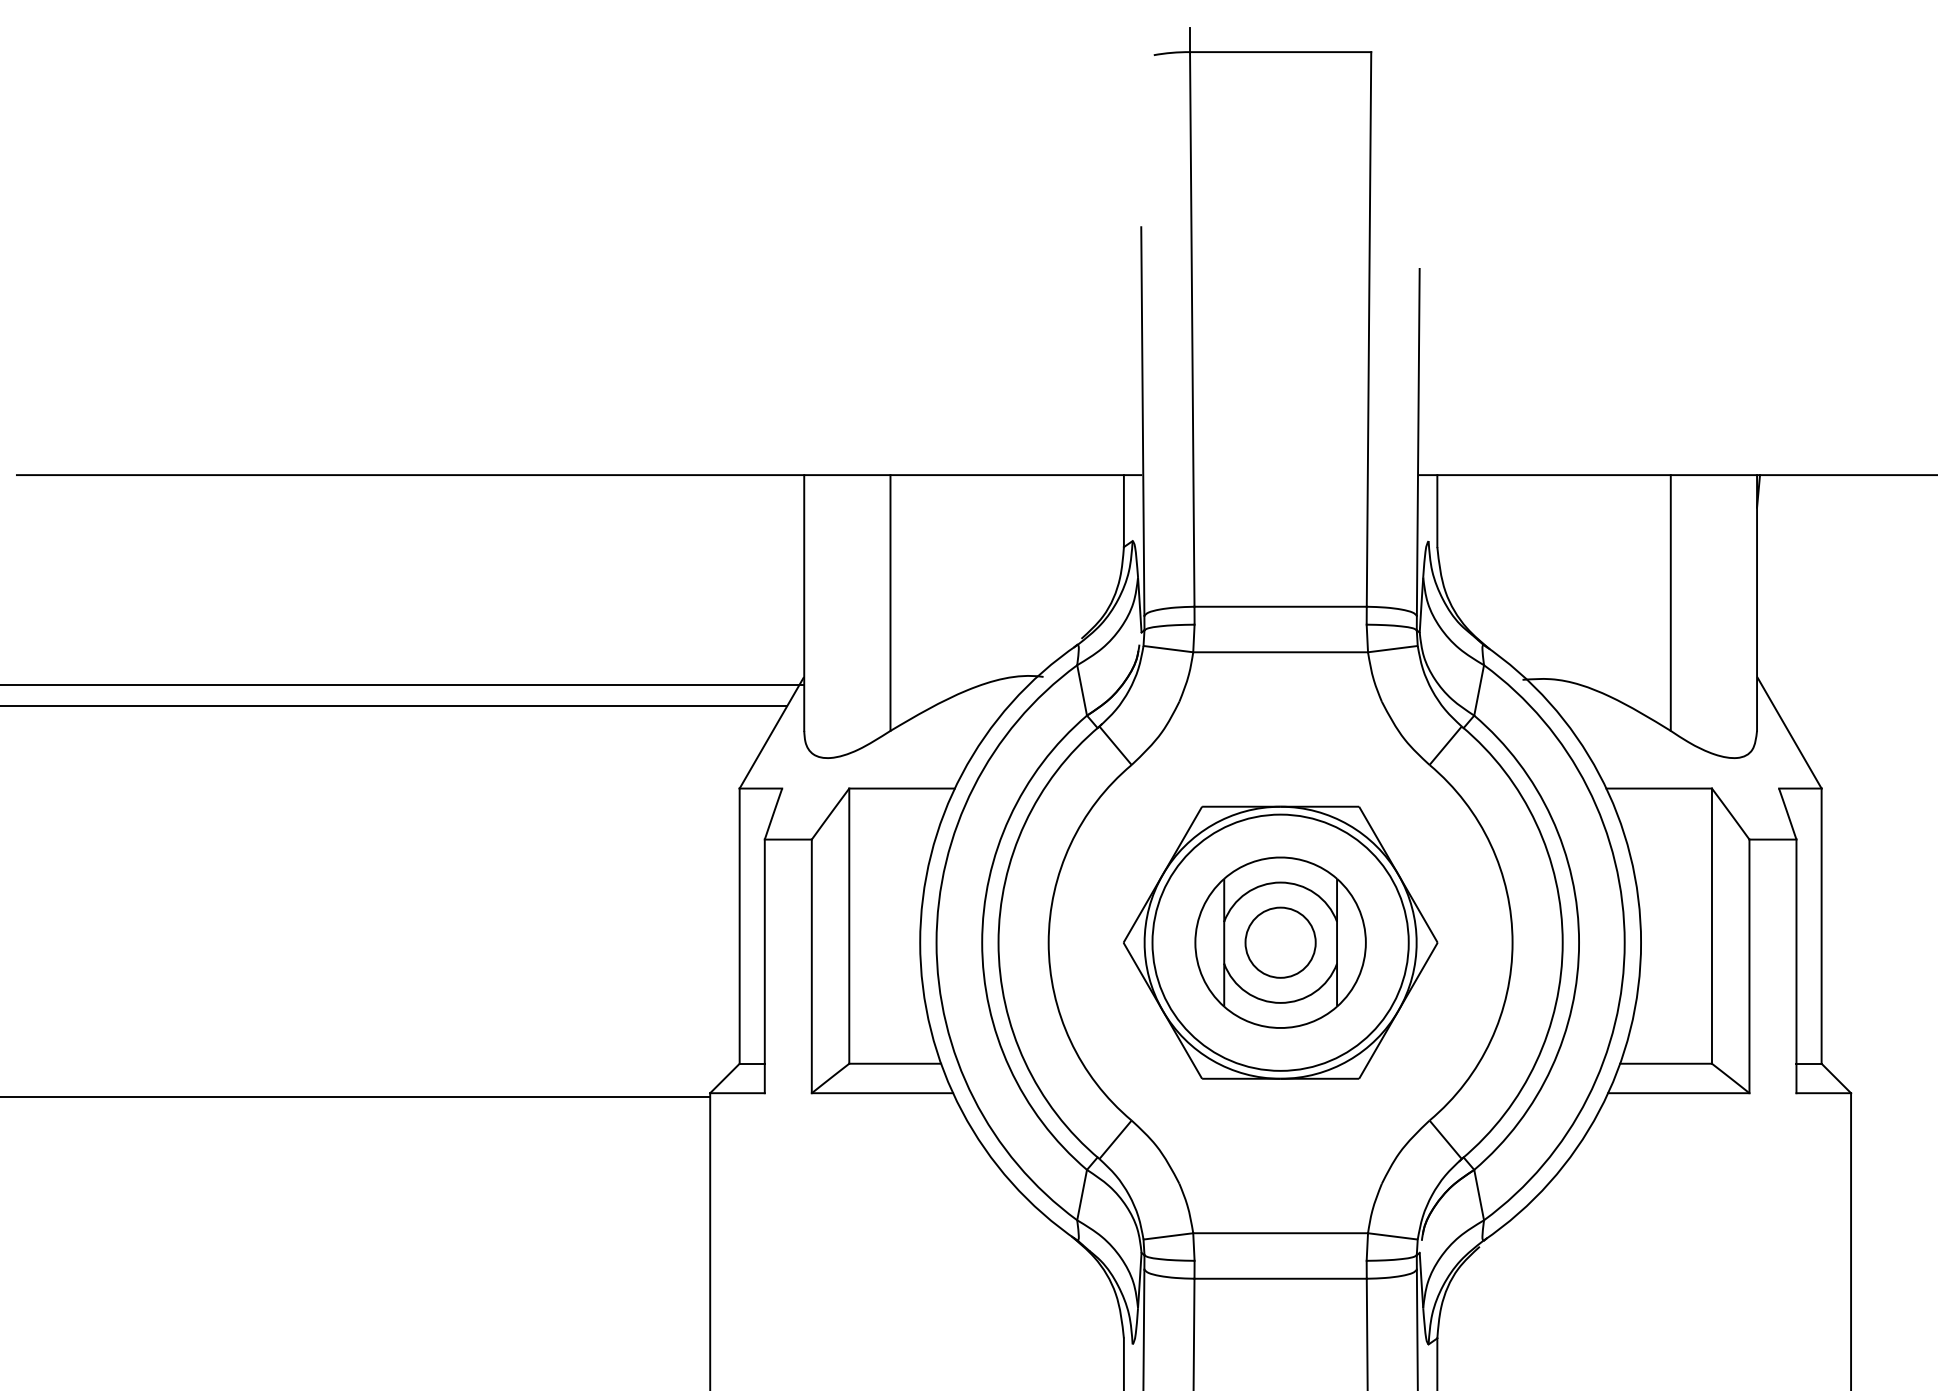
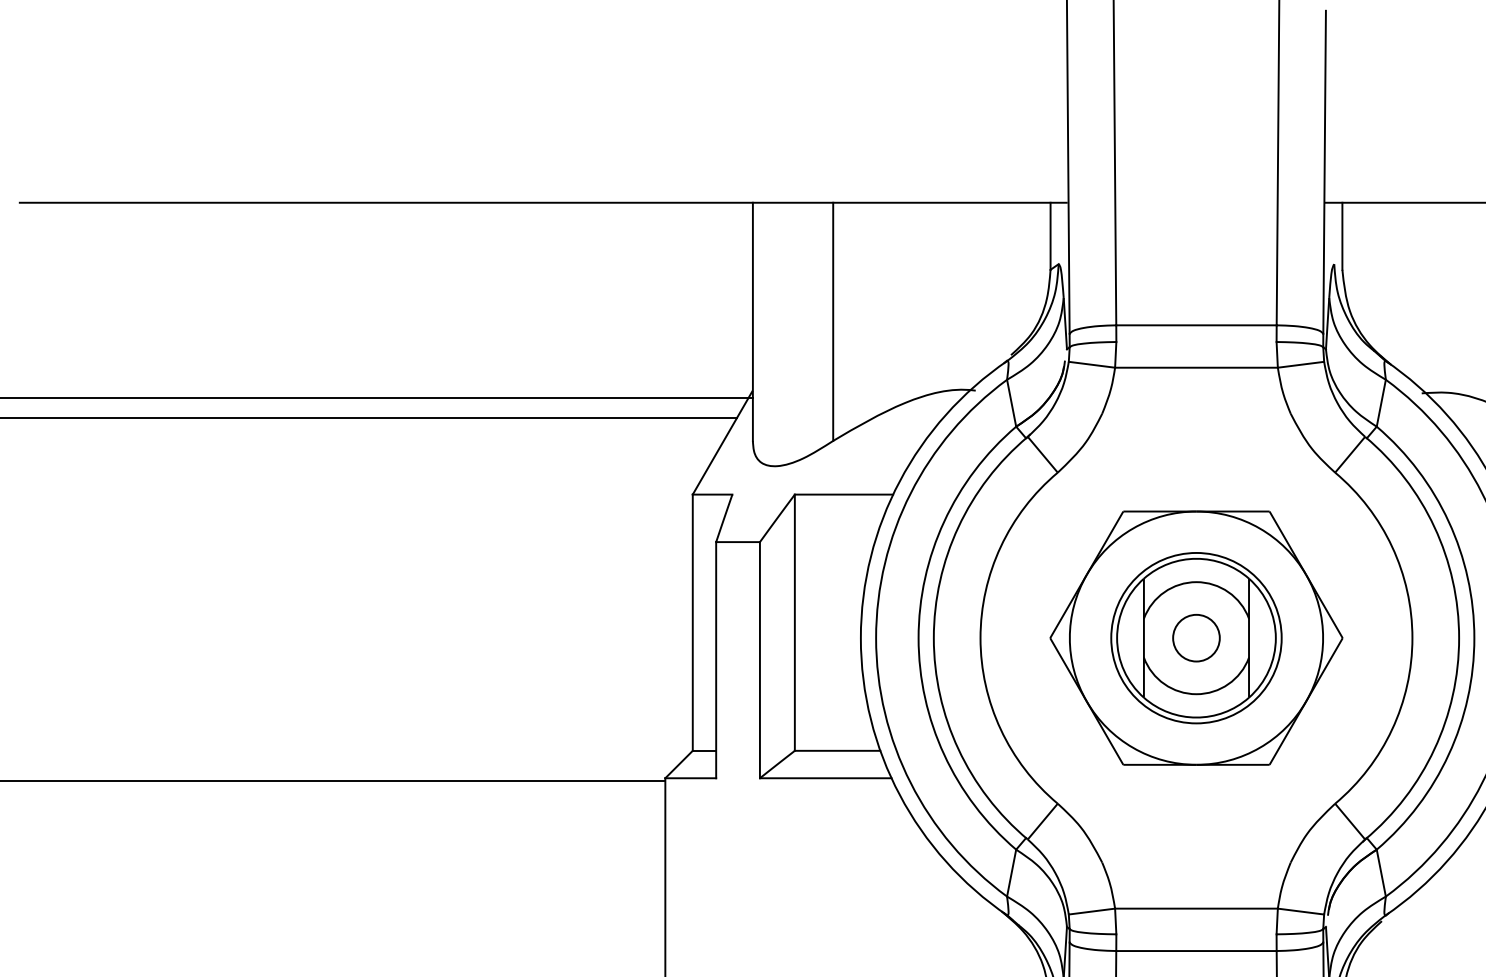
circle: (1280, 942) -> (1196, 637), size x0.71
circle: (1280, 942) -> (1196, 637), size x0.71

